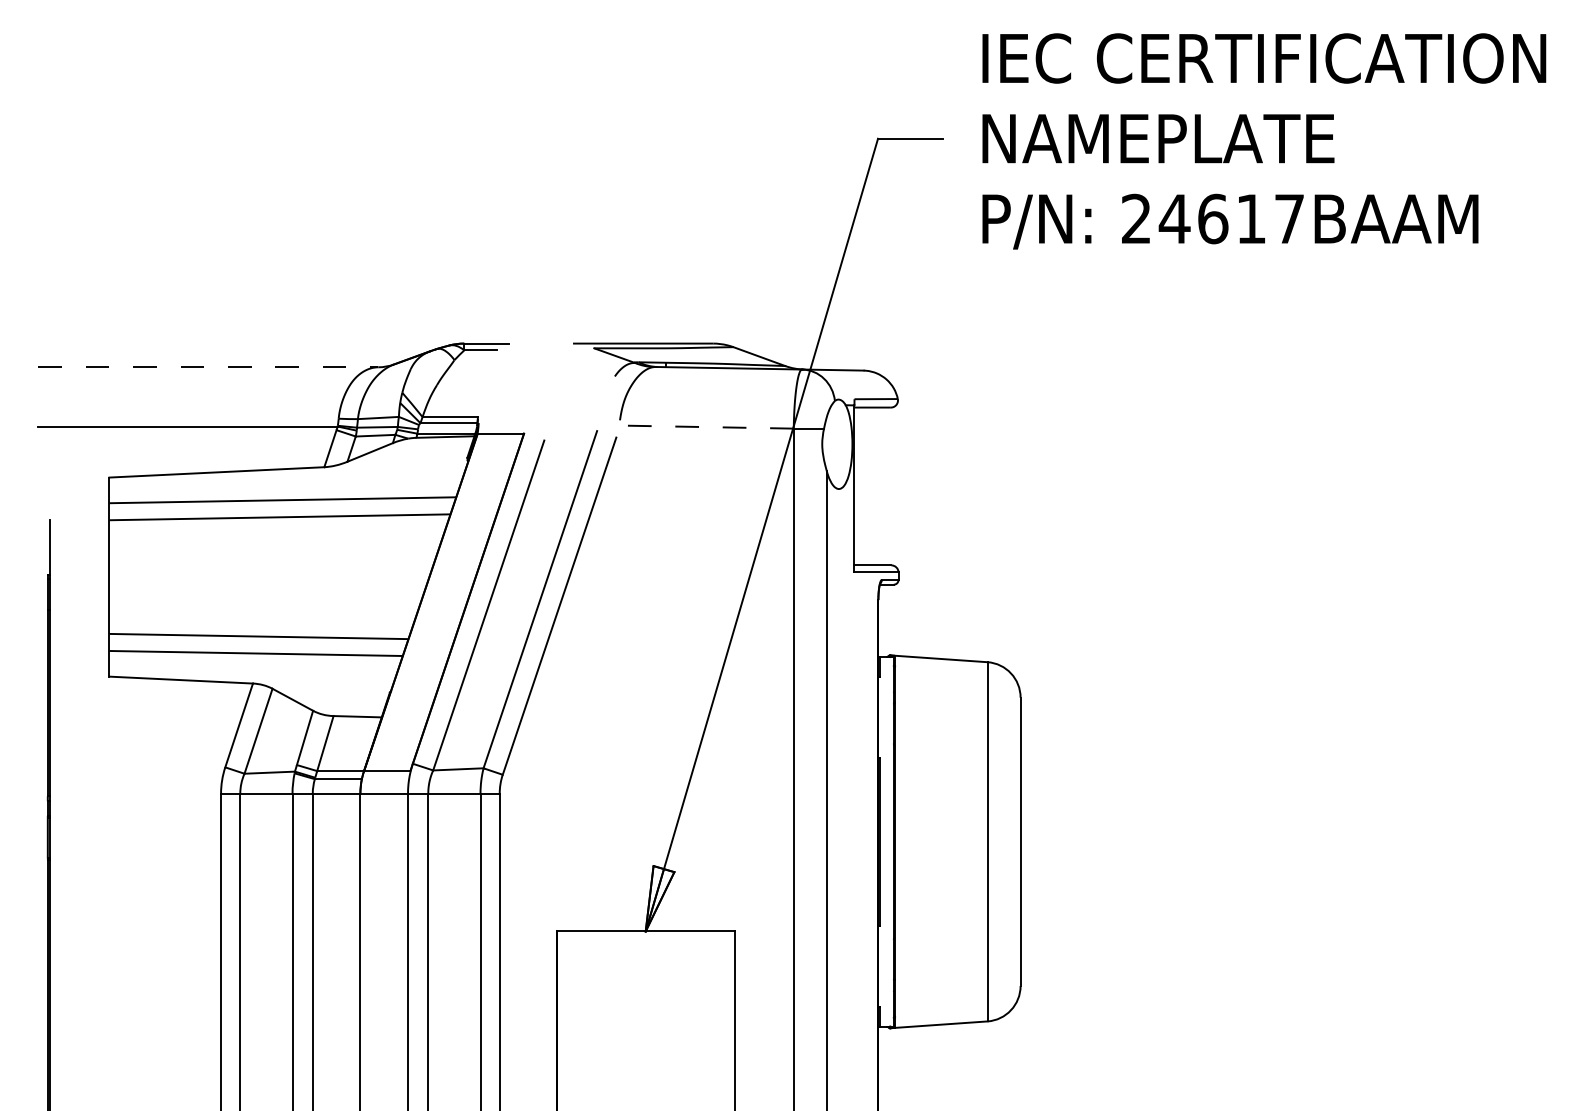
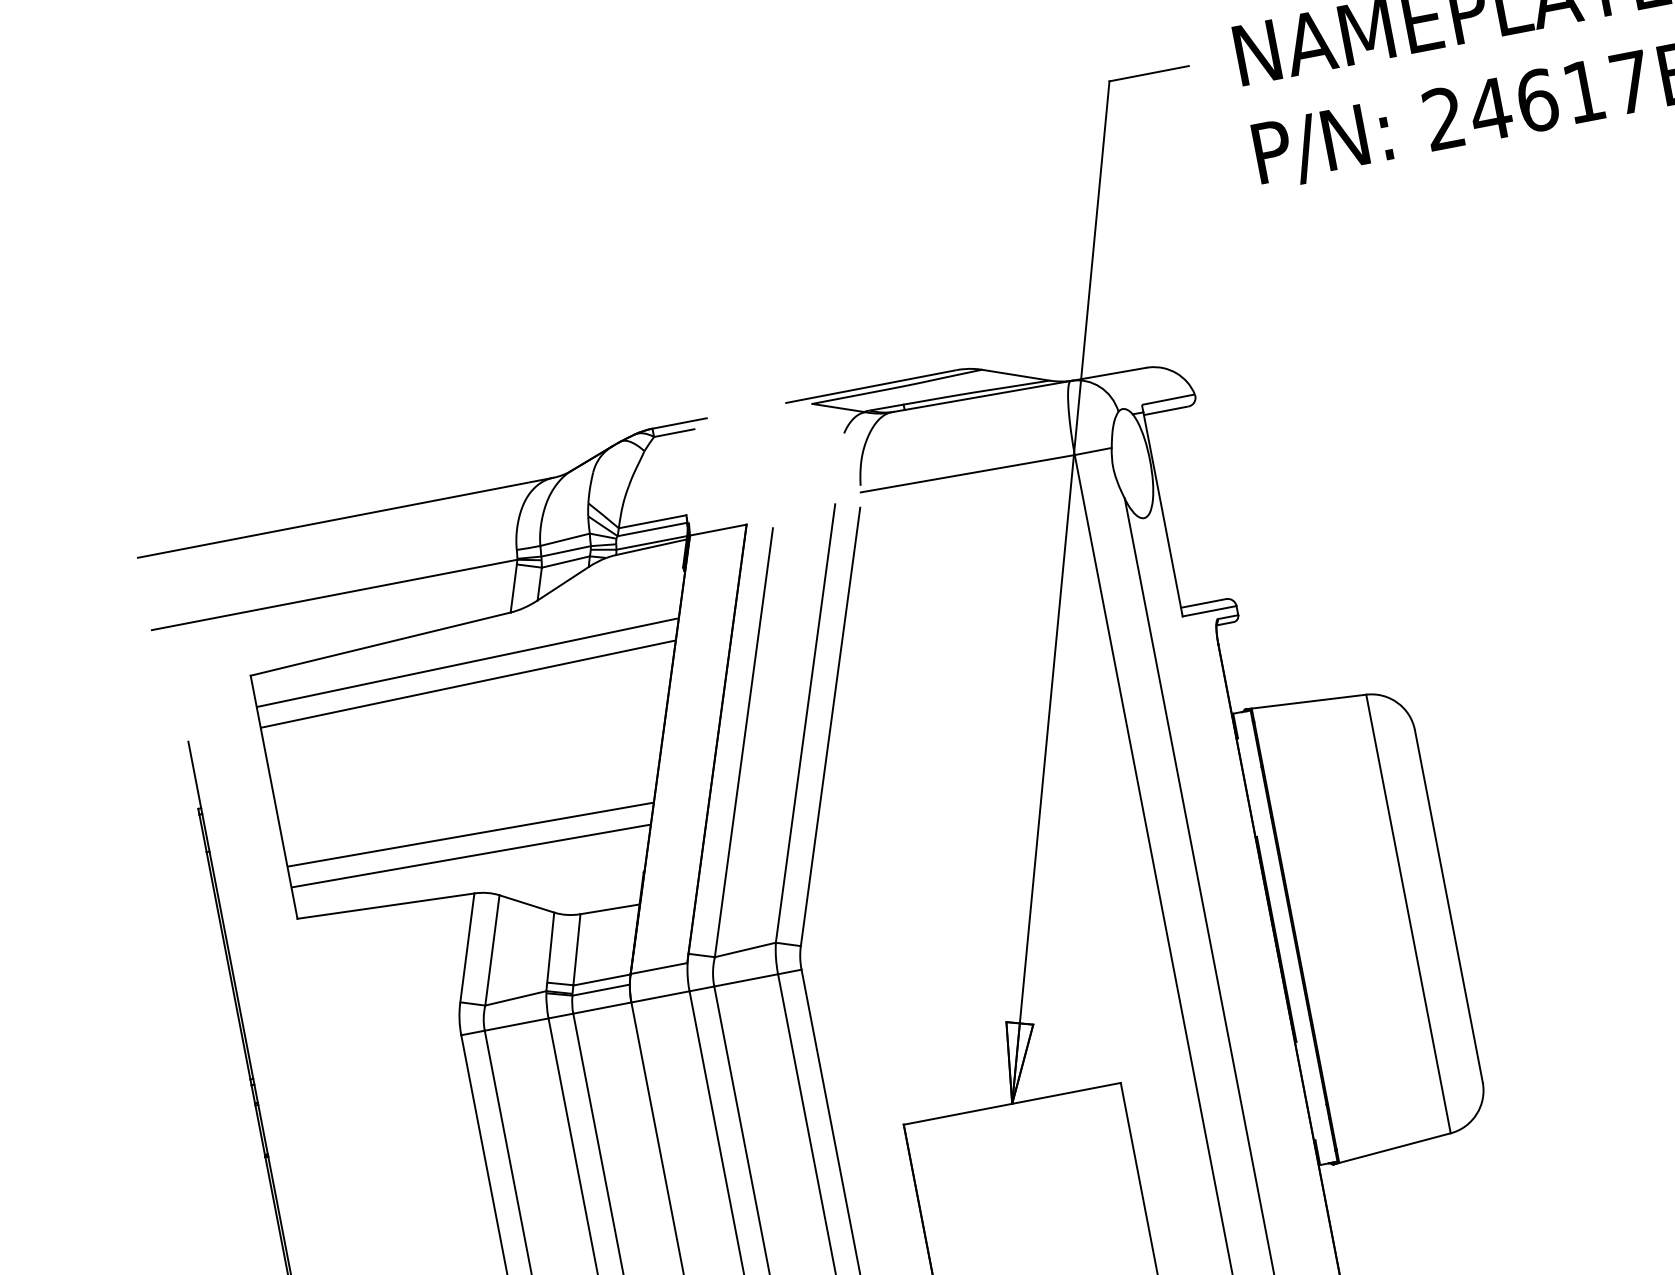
line: (208, 367) -> (345, 518), dashed -> solid
line: (705, 427) -> (966, 474), dashed -> solid

